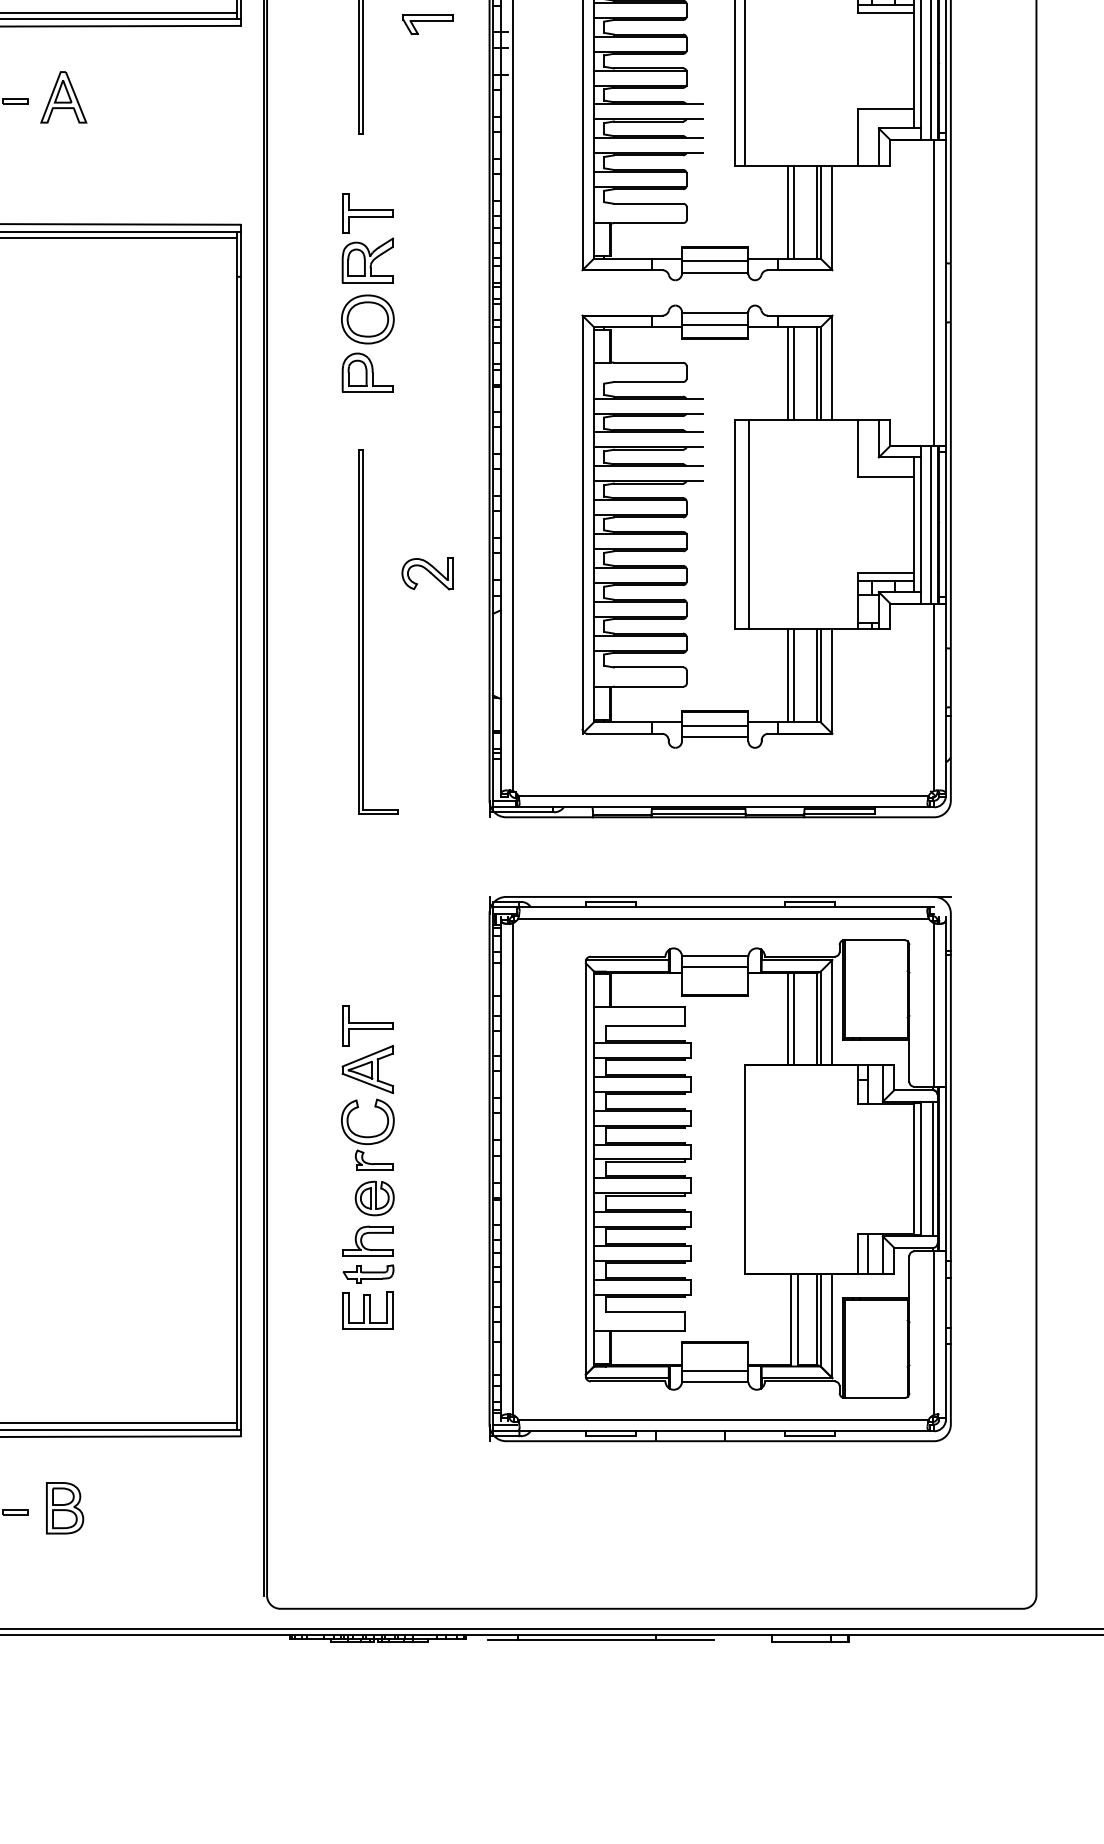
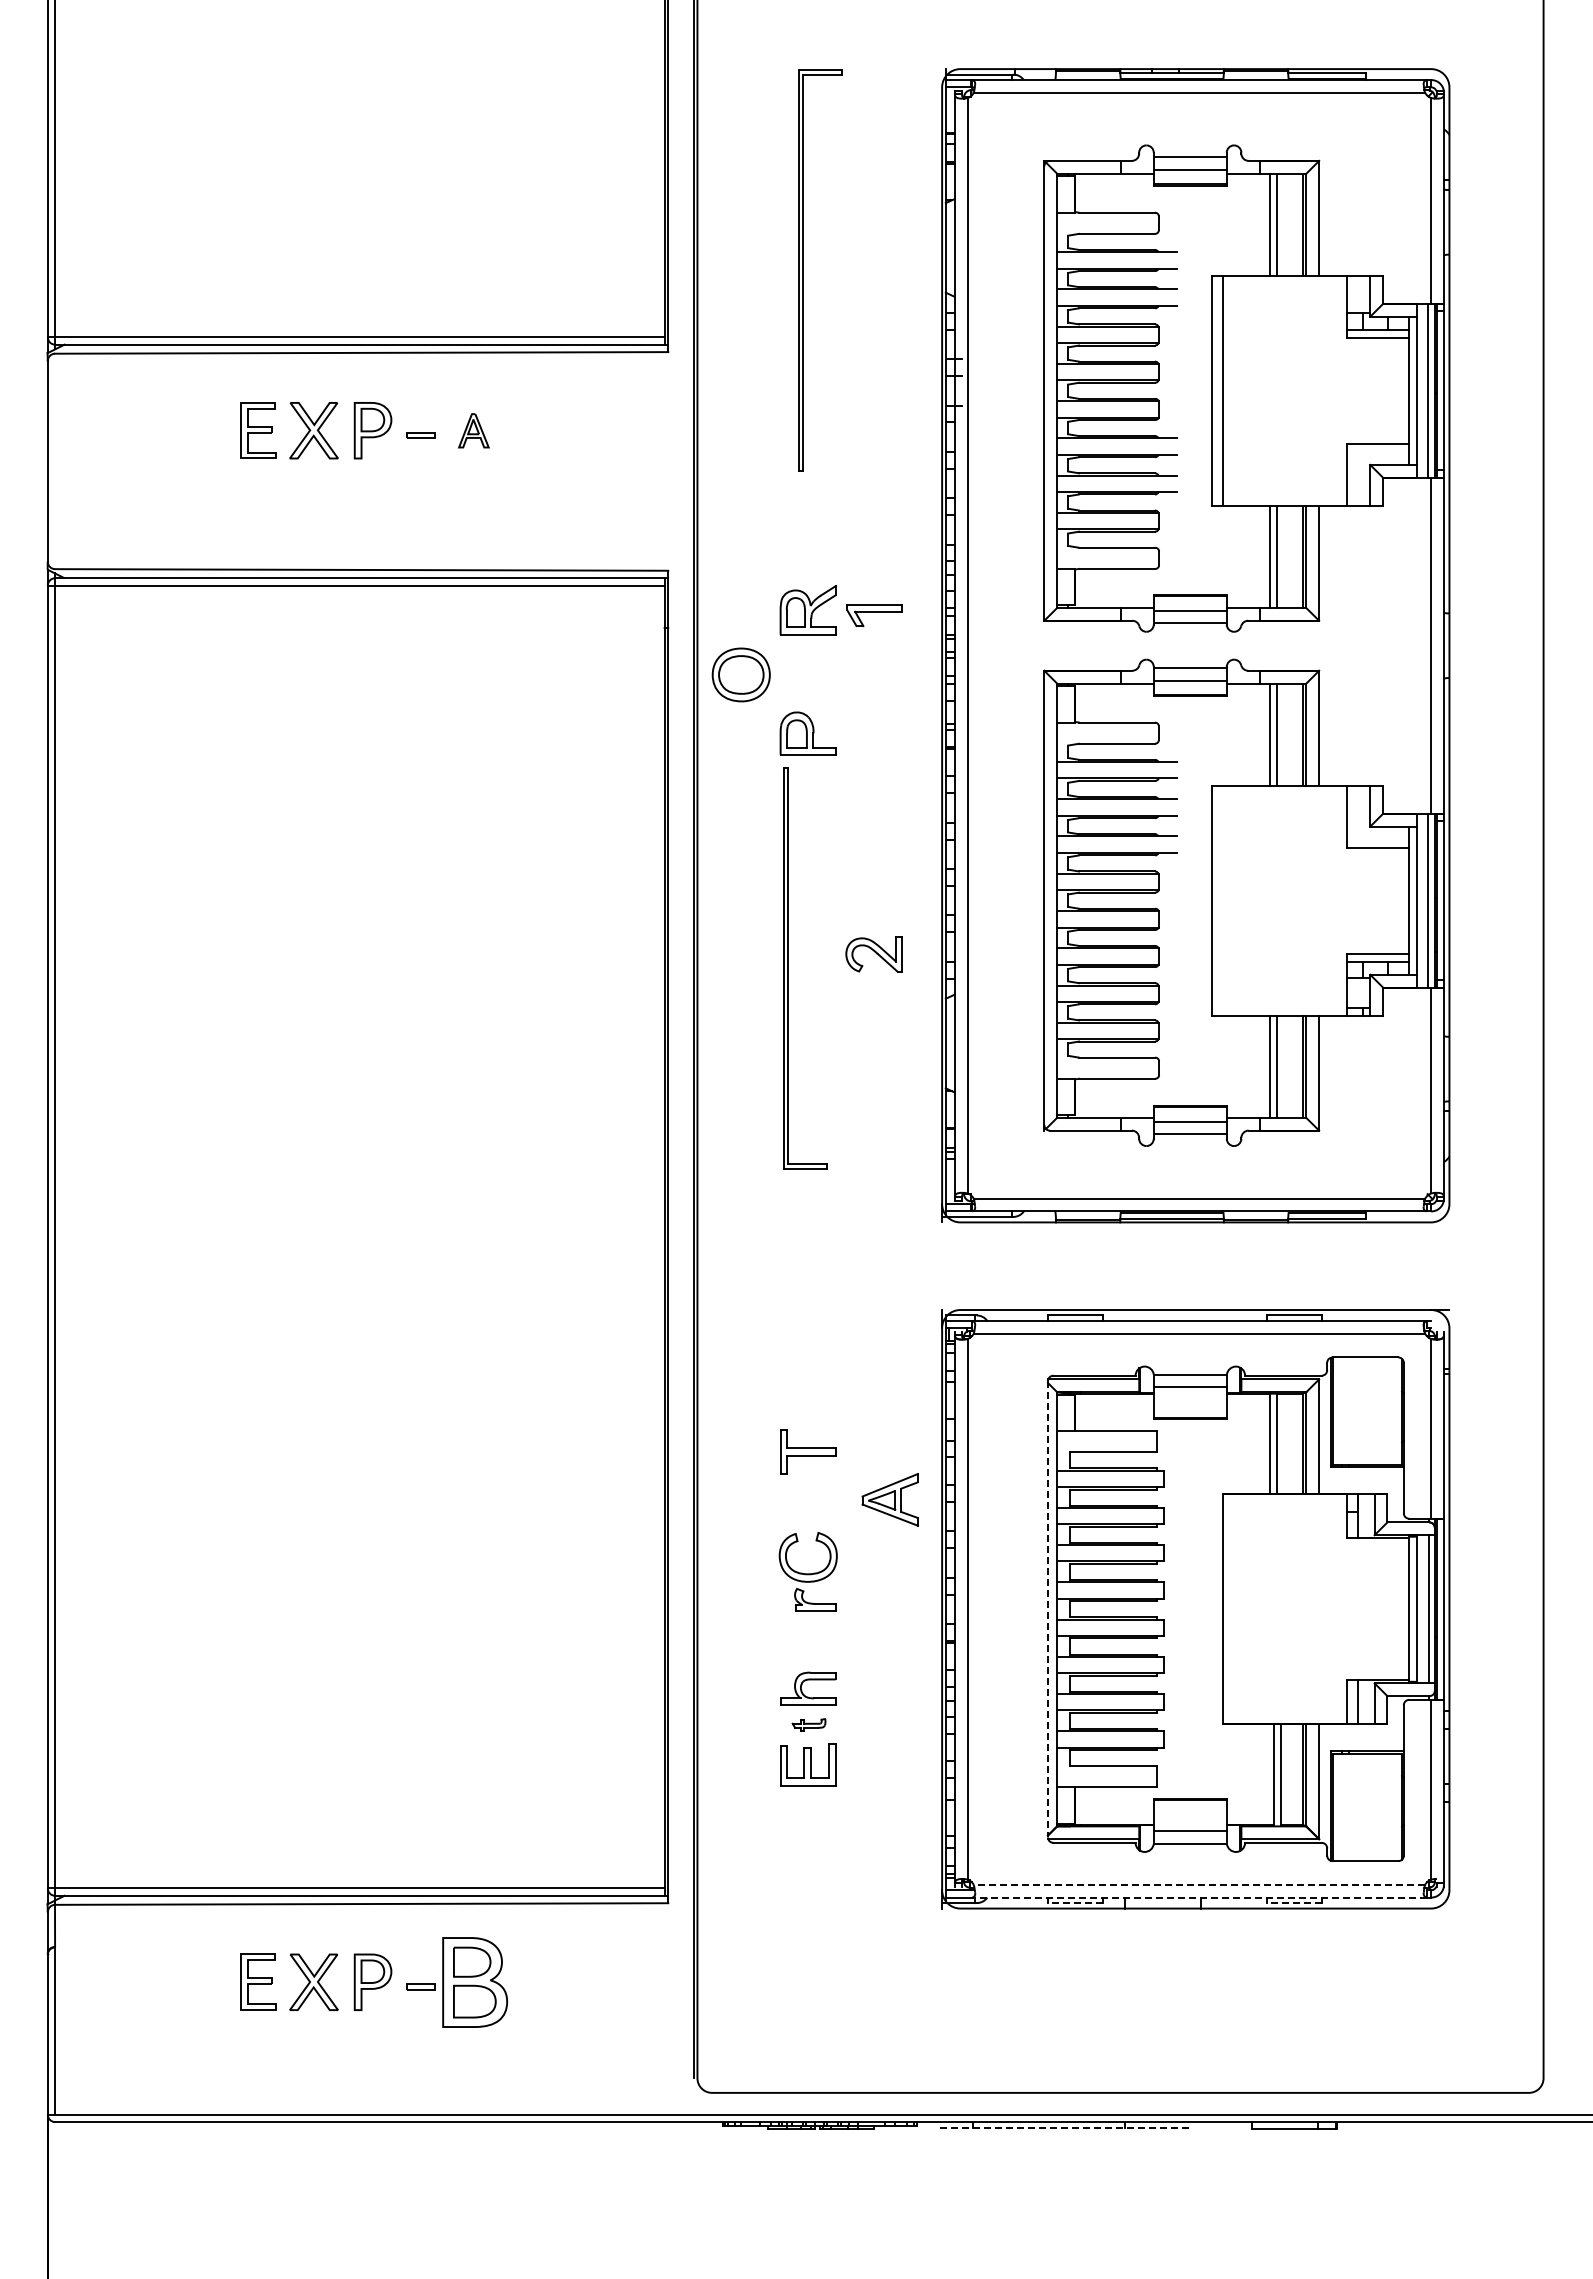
part: (428, 24) -> (874, 615), moved
part: (63, 97) -> (473, 430), size x0.6
part: (368, 212) -> (808, 557), removed
part: (367, 319) -> (740, 674), moved
line: (749, 524) -> (1227, 900), removed
part: (363, 631) -> (788, 968), moved
part: (367, 1069) -> (889, 1499), moved
line: (586, 1169) -> (1048, 1609), solid -> dashed
part: (374, 1198) -> (815, 1641), removed
part: (368, 1273) -> (808, 1724), size x0.6
line: (723, 1419) -> (1199, 1884), solid -> dashed
line: (722, 1431) -> (1198, 1897), solid -> dashed
line: (609, 1436) -> (1074, 1903), solid -> dashed
line: (809, 1436) -> (1293, 1903), solid -> dashed
part: (65, 1507) -> (475, 1981), size x1.6
line: (599, 1640) -> (1063, 2127), solid -> dashed

